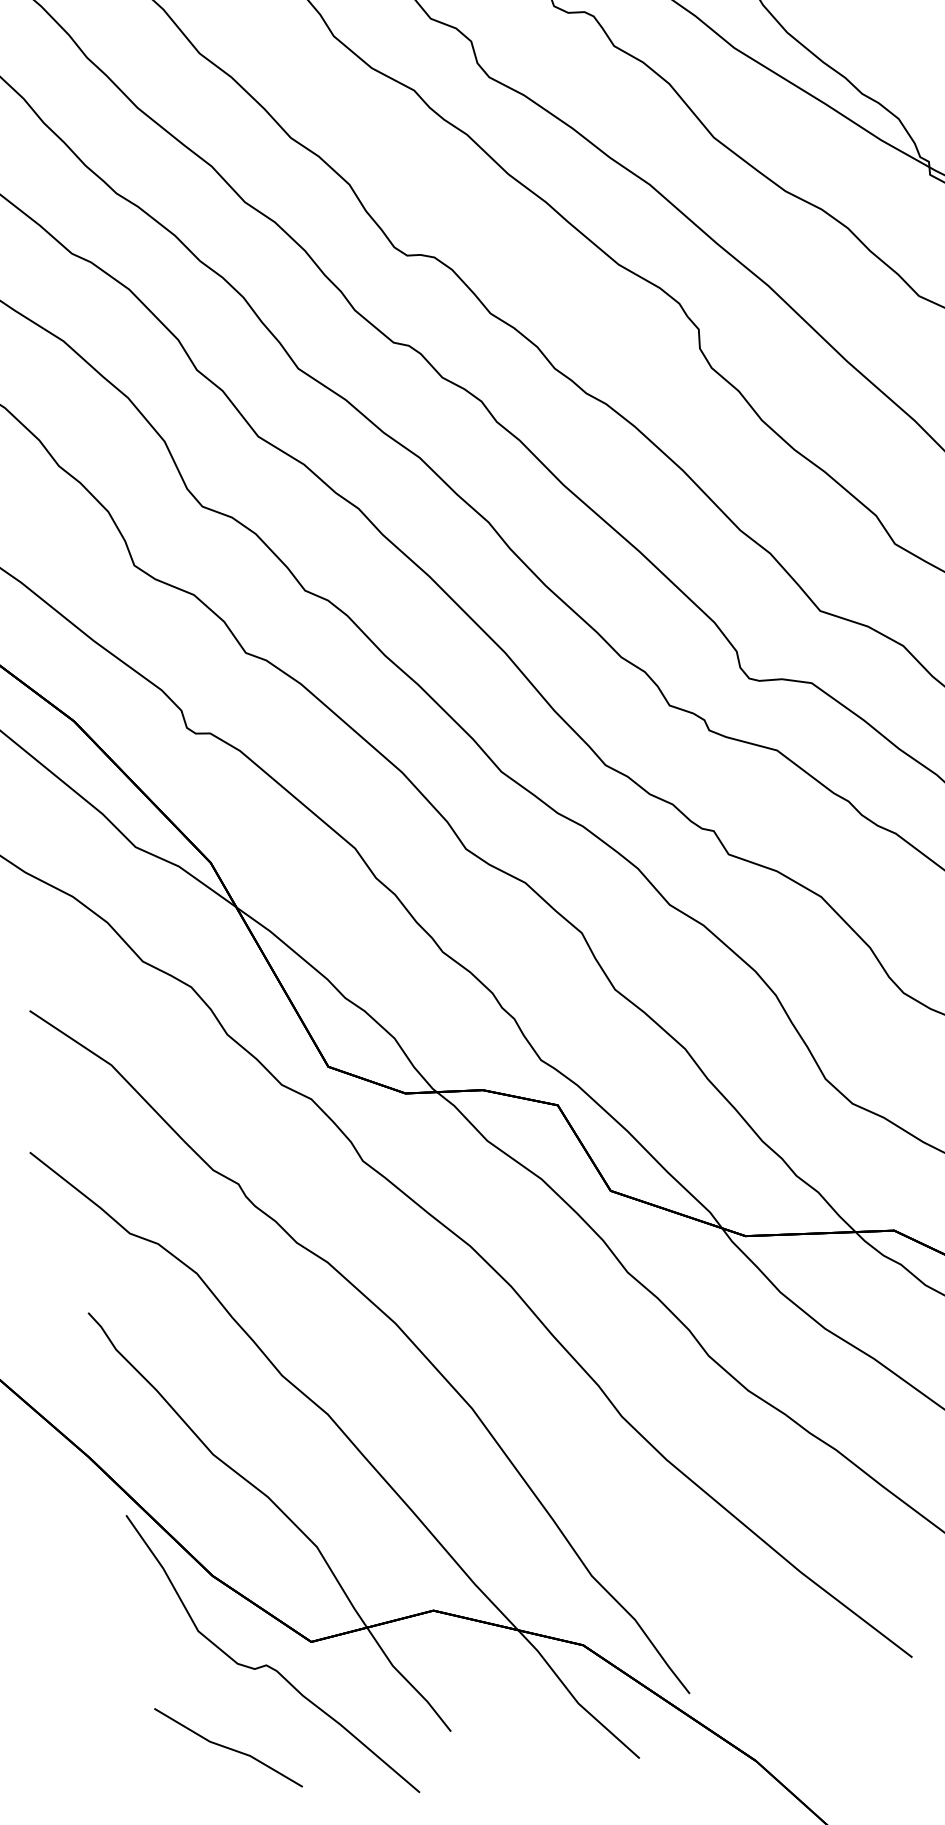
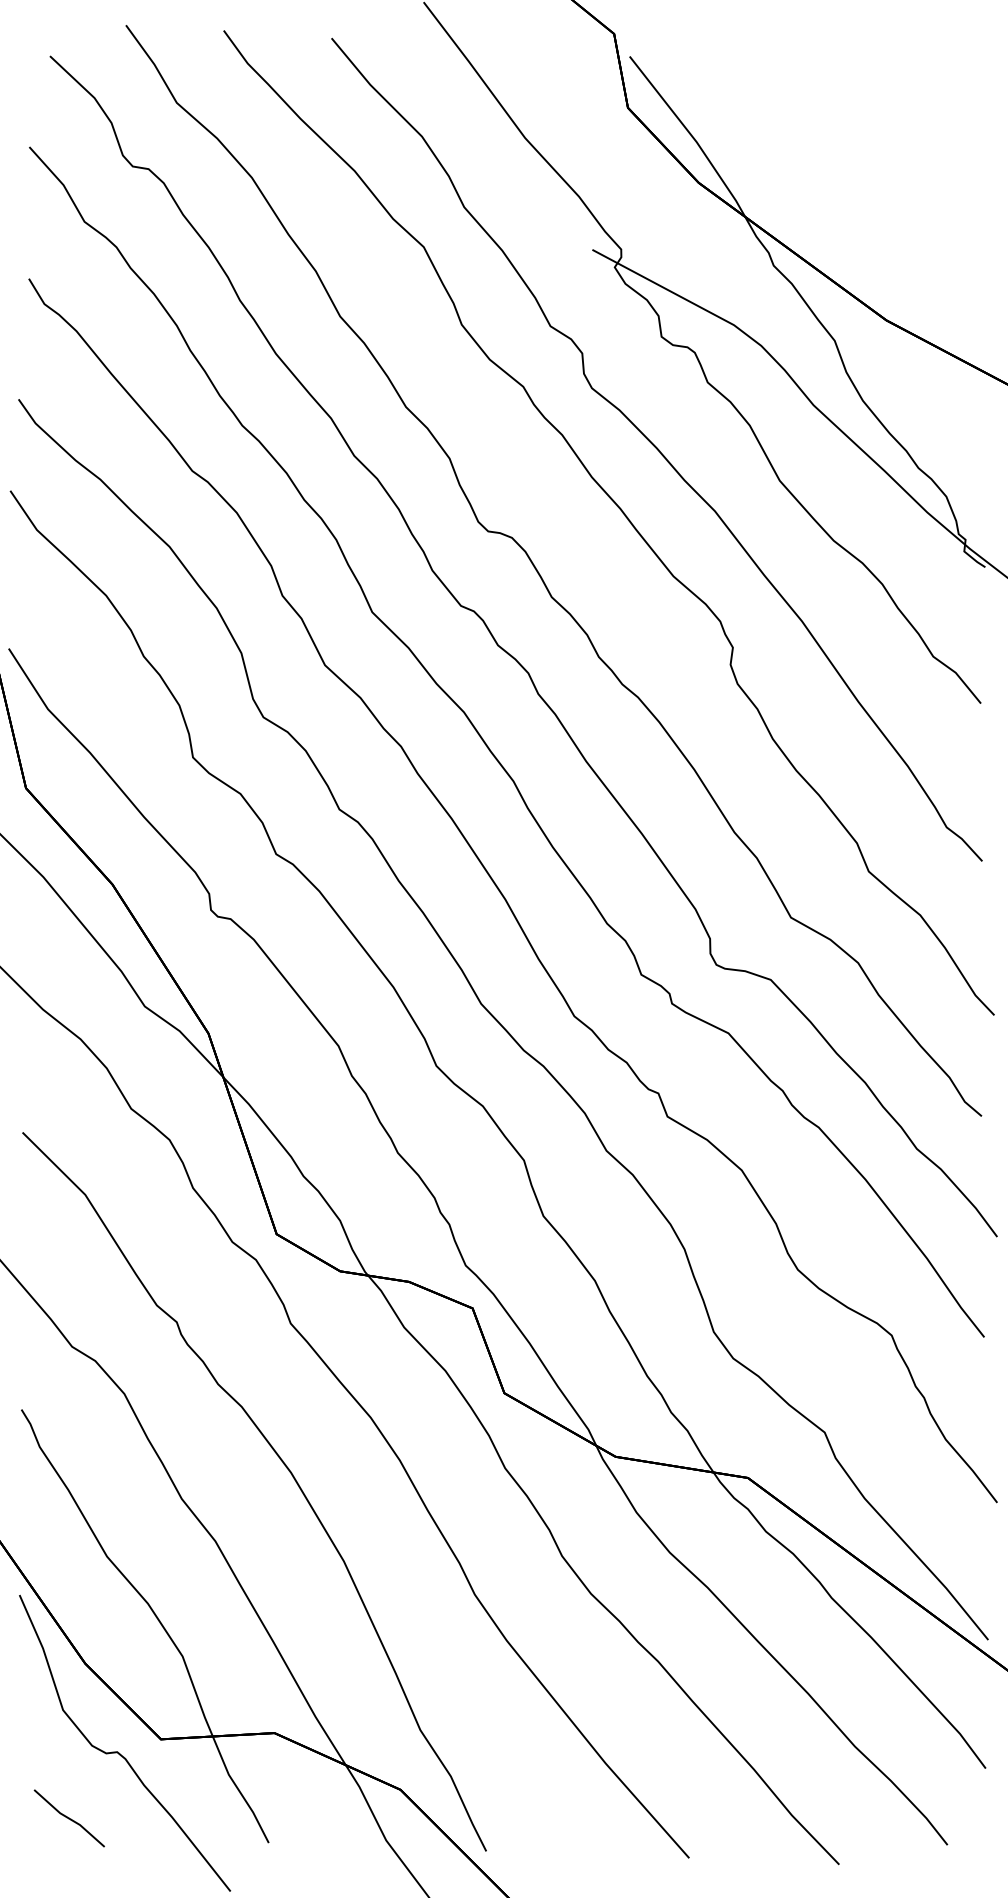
part: (228, 1747) -> (69, 1818), size x0.6

